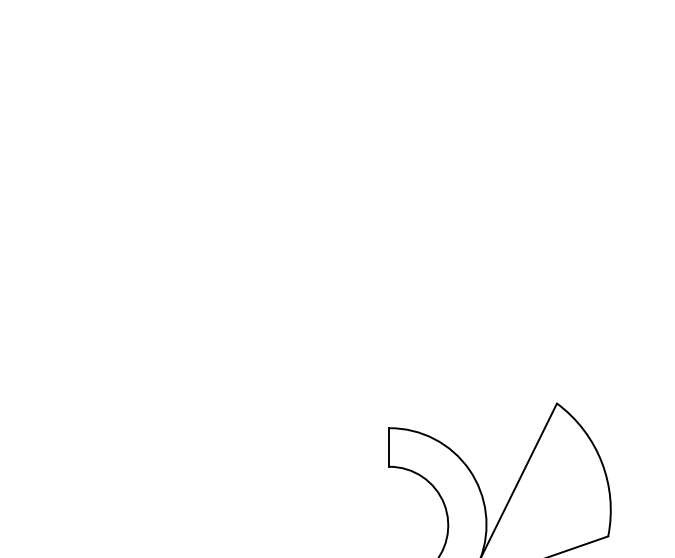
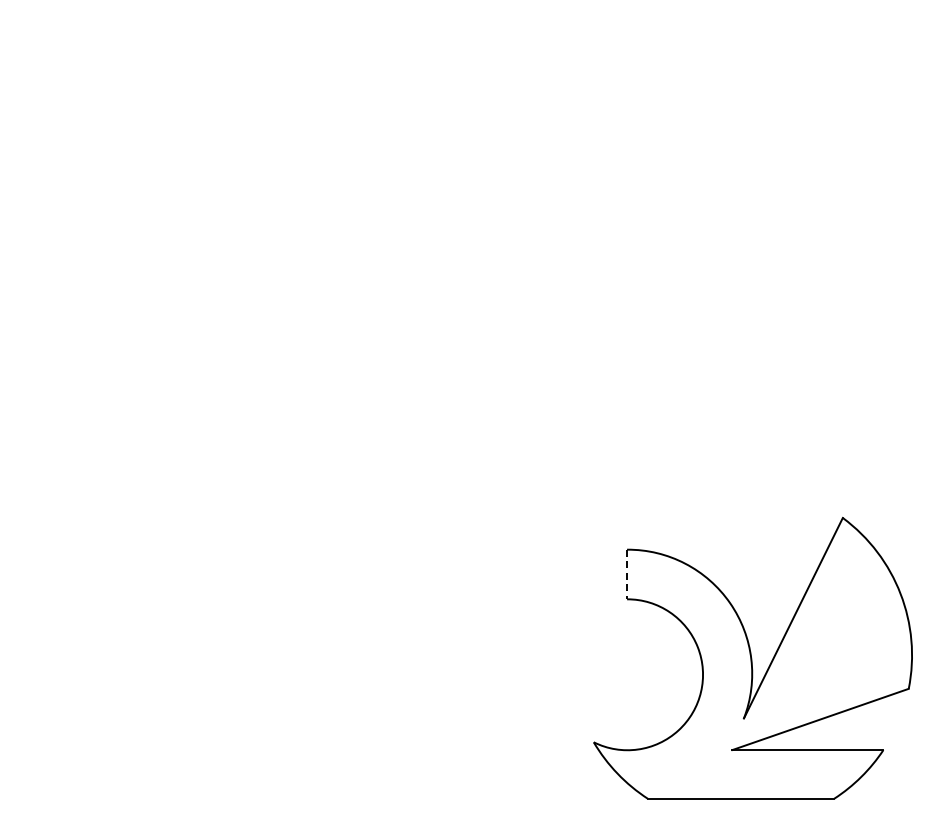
line: (389, 447) -> (627, 574), solid -> dashed

